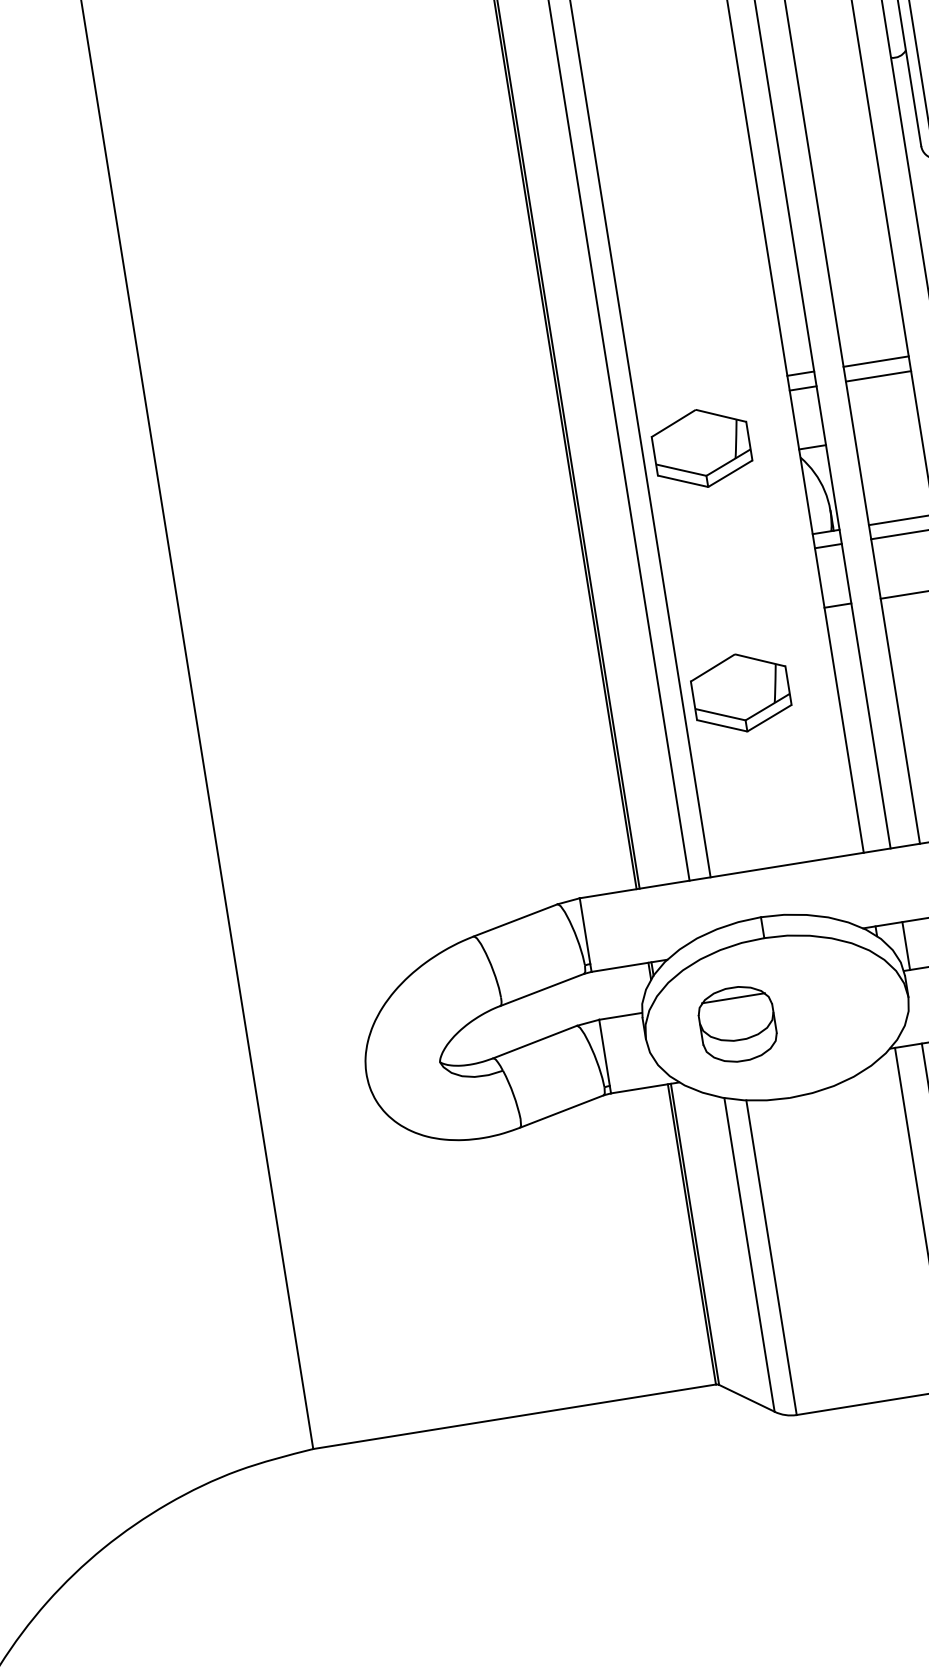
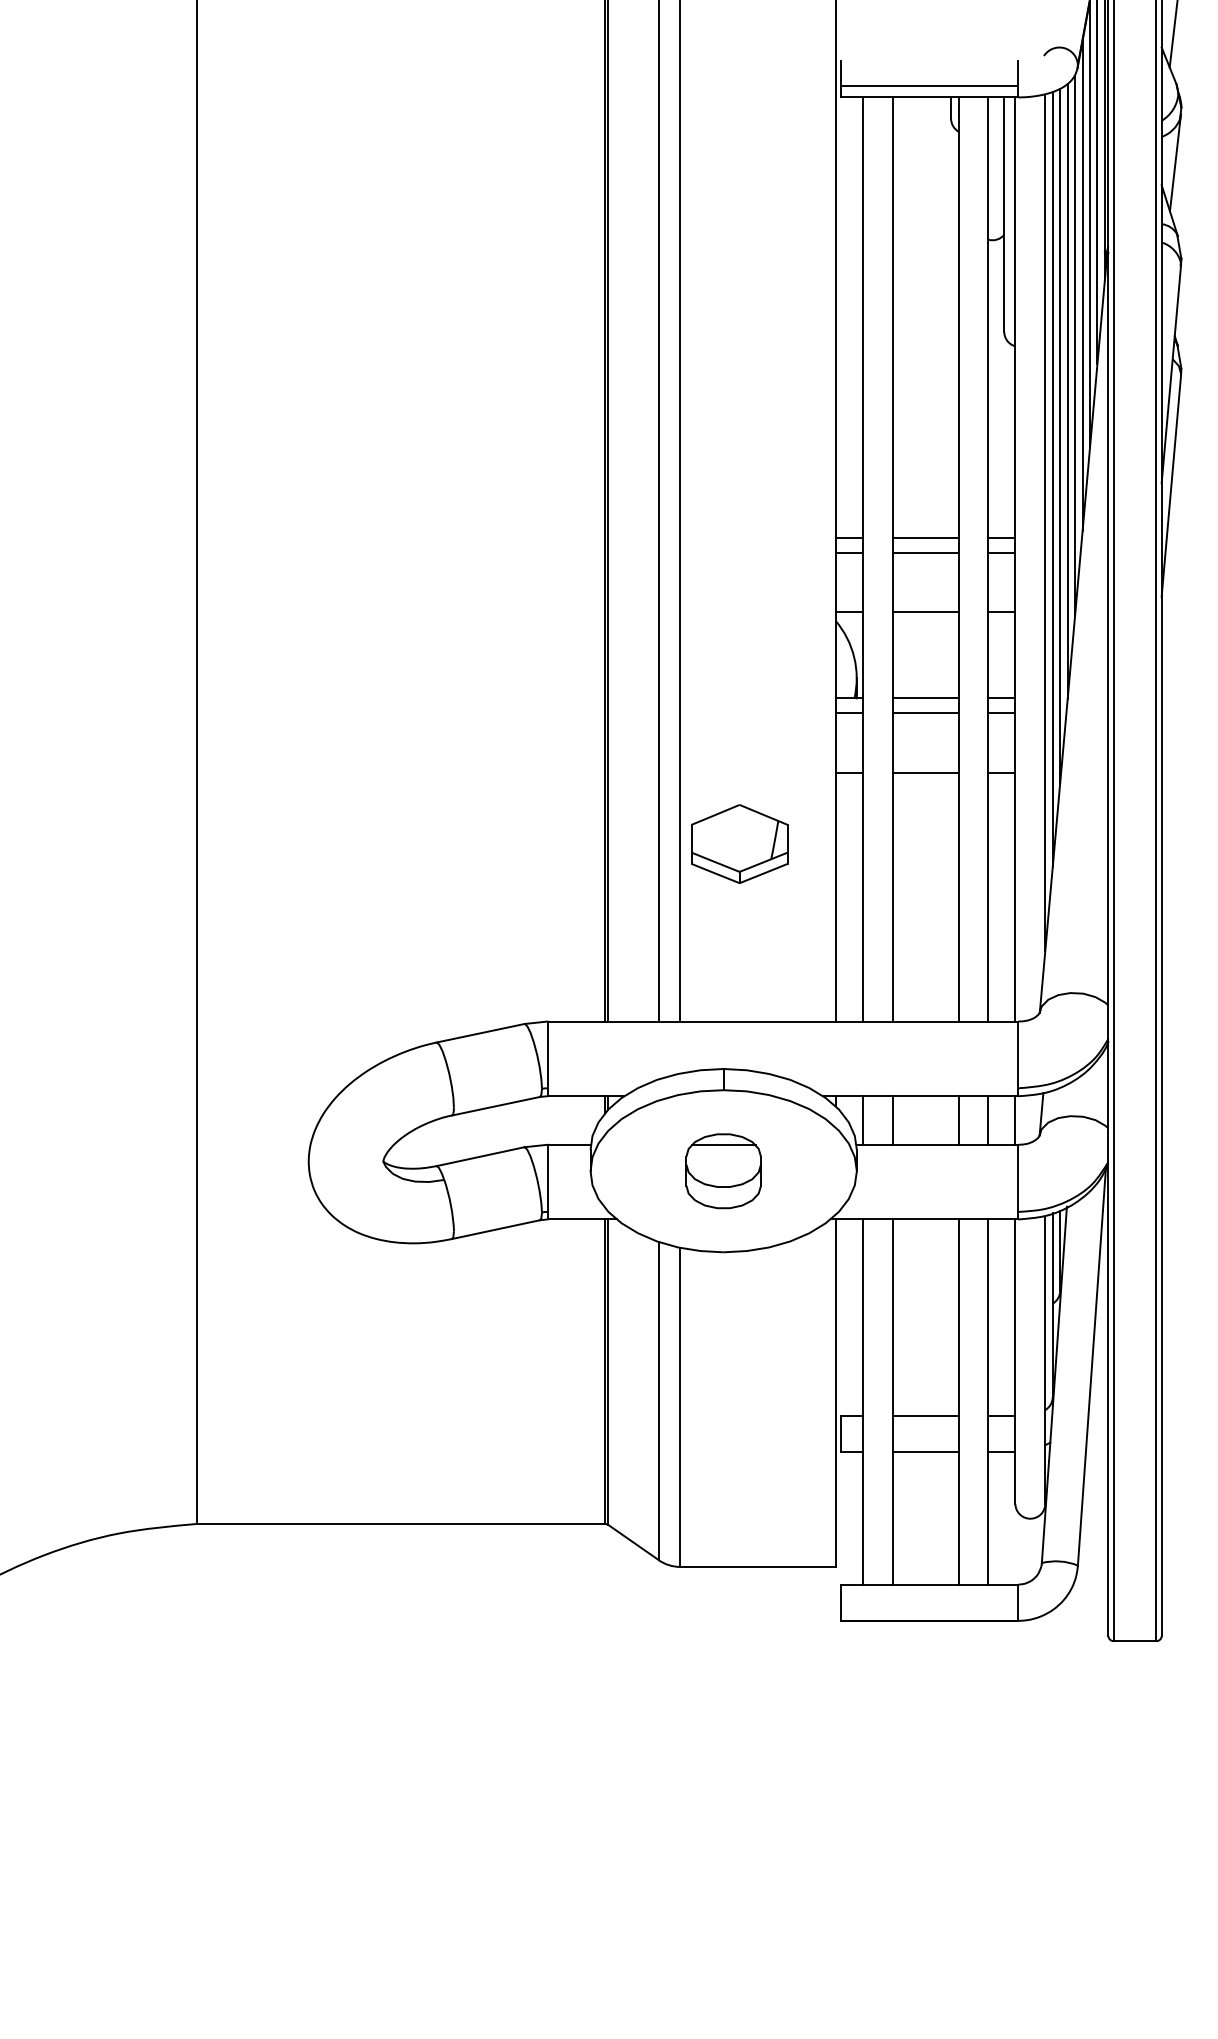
line: (887, 435) -> (925, 612), added
part: (701, 447) -> (739, 595), removed
part: (737, 1024) -> (723, 1171), moved

